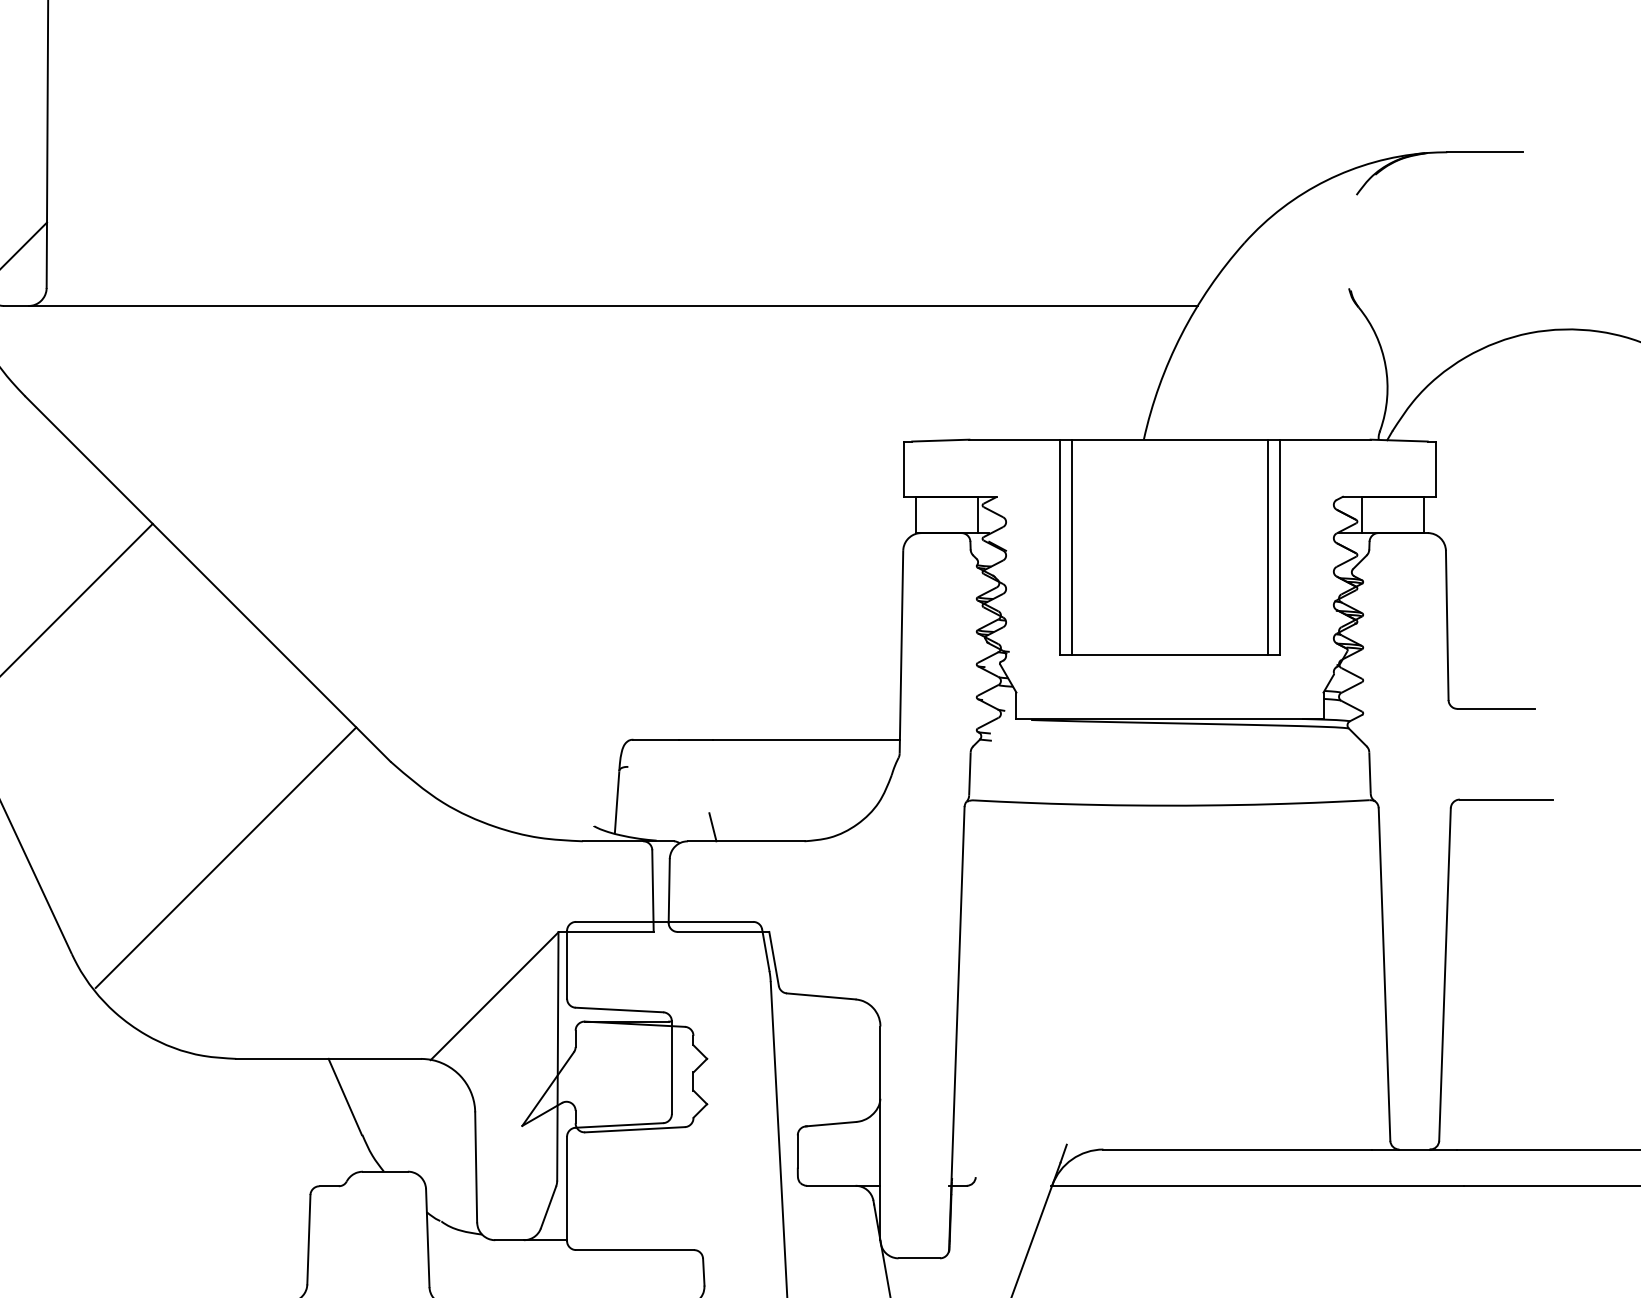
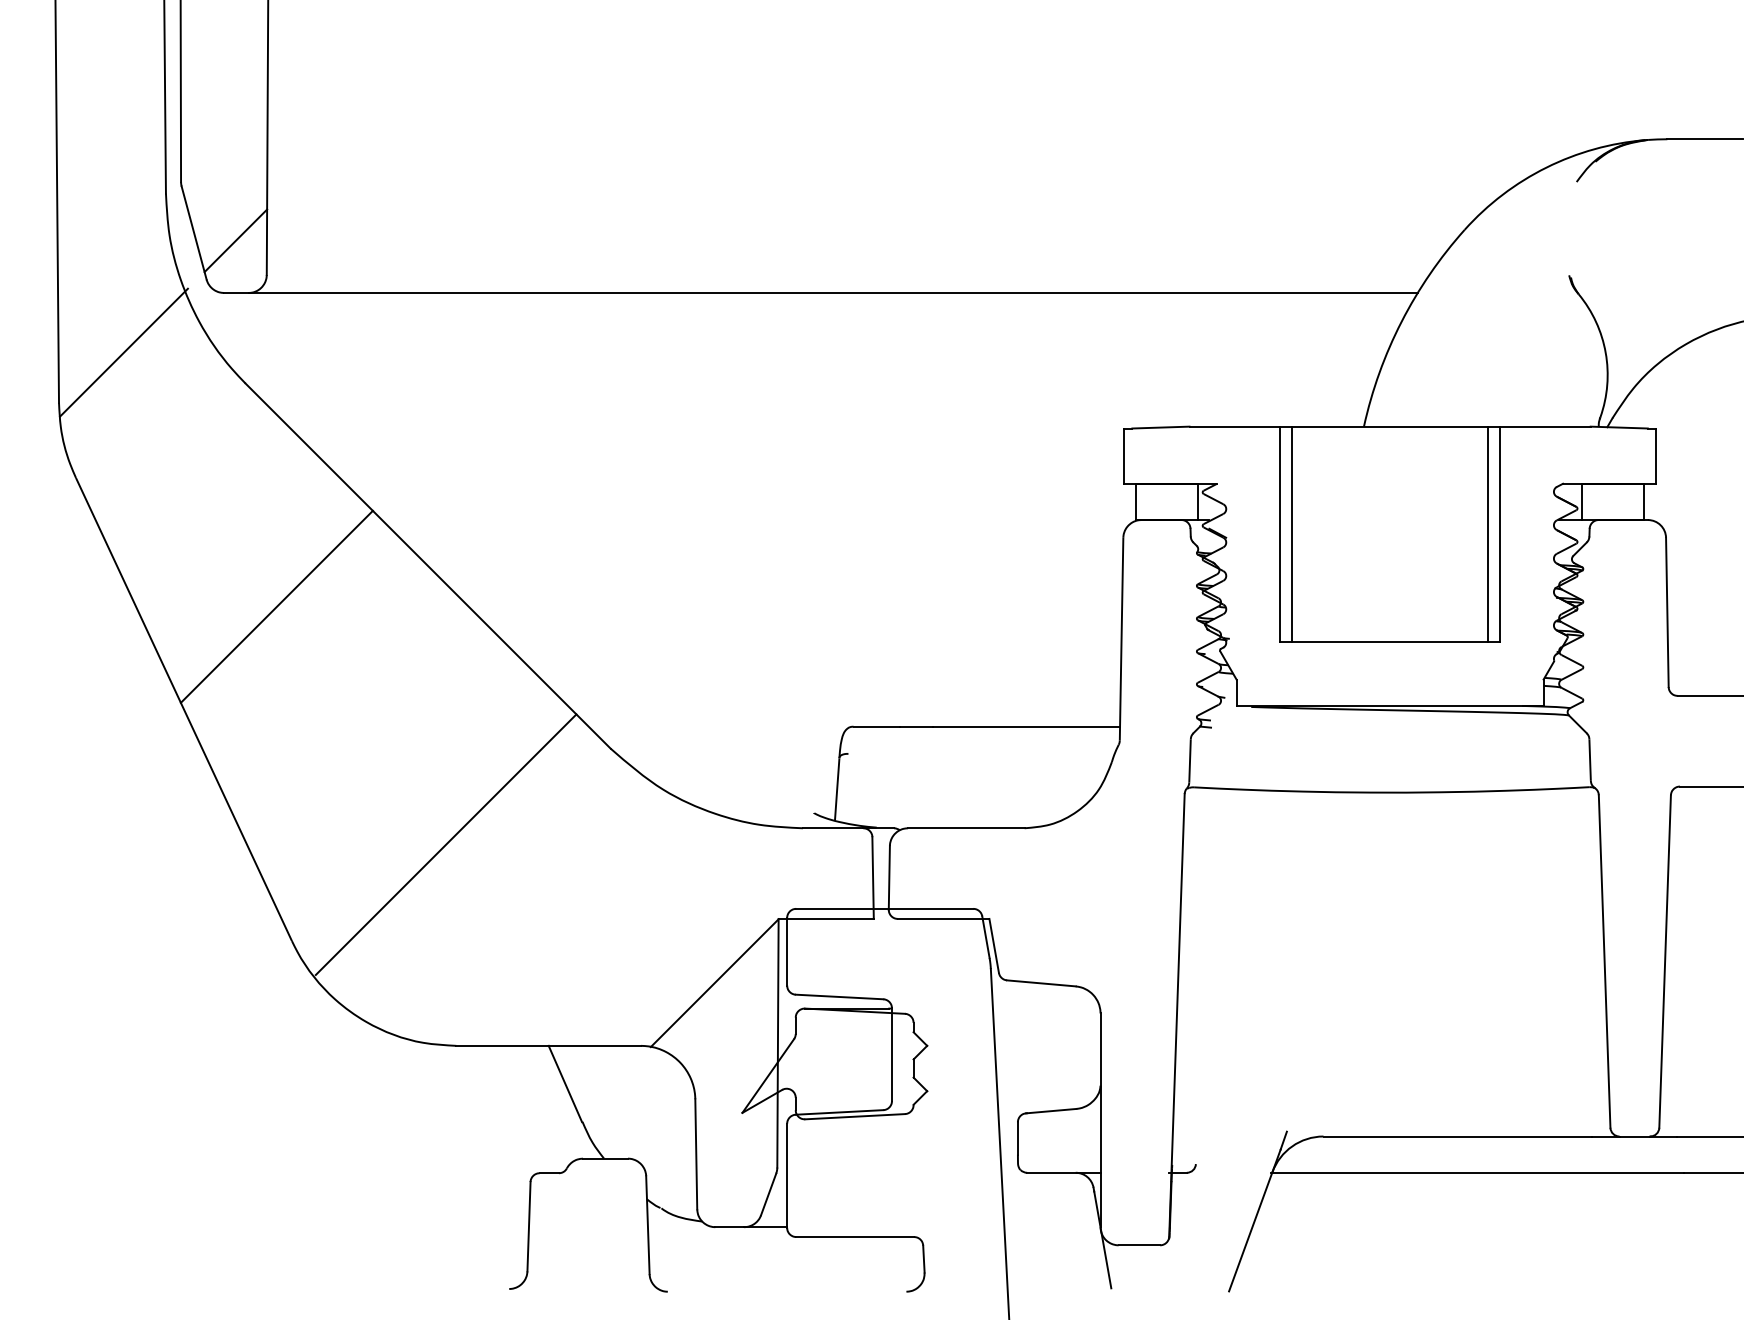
line: (712, 827) -> (932, 814), removed

